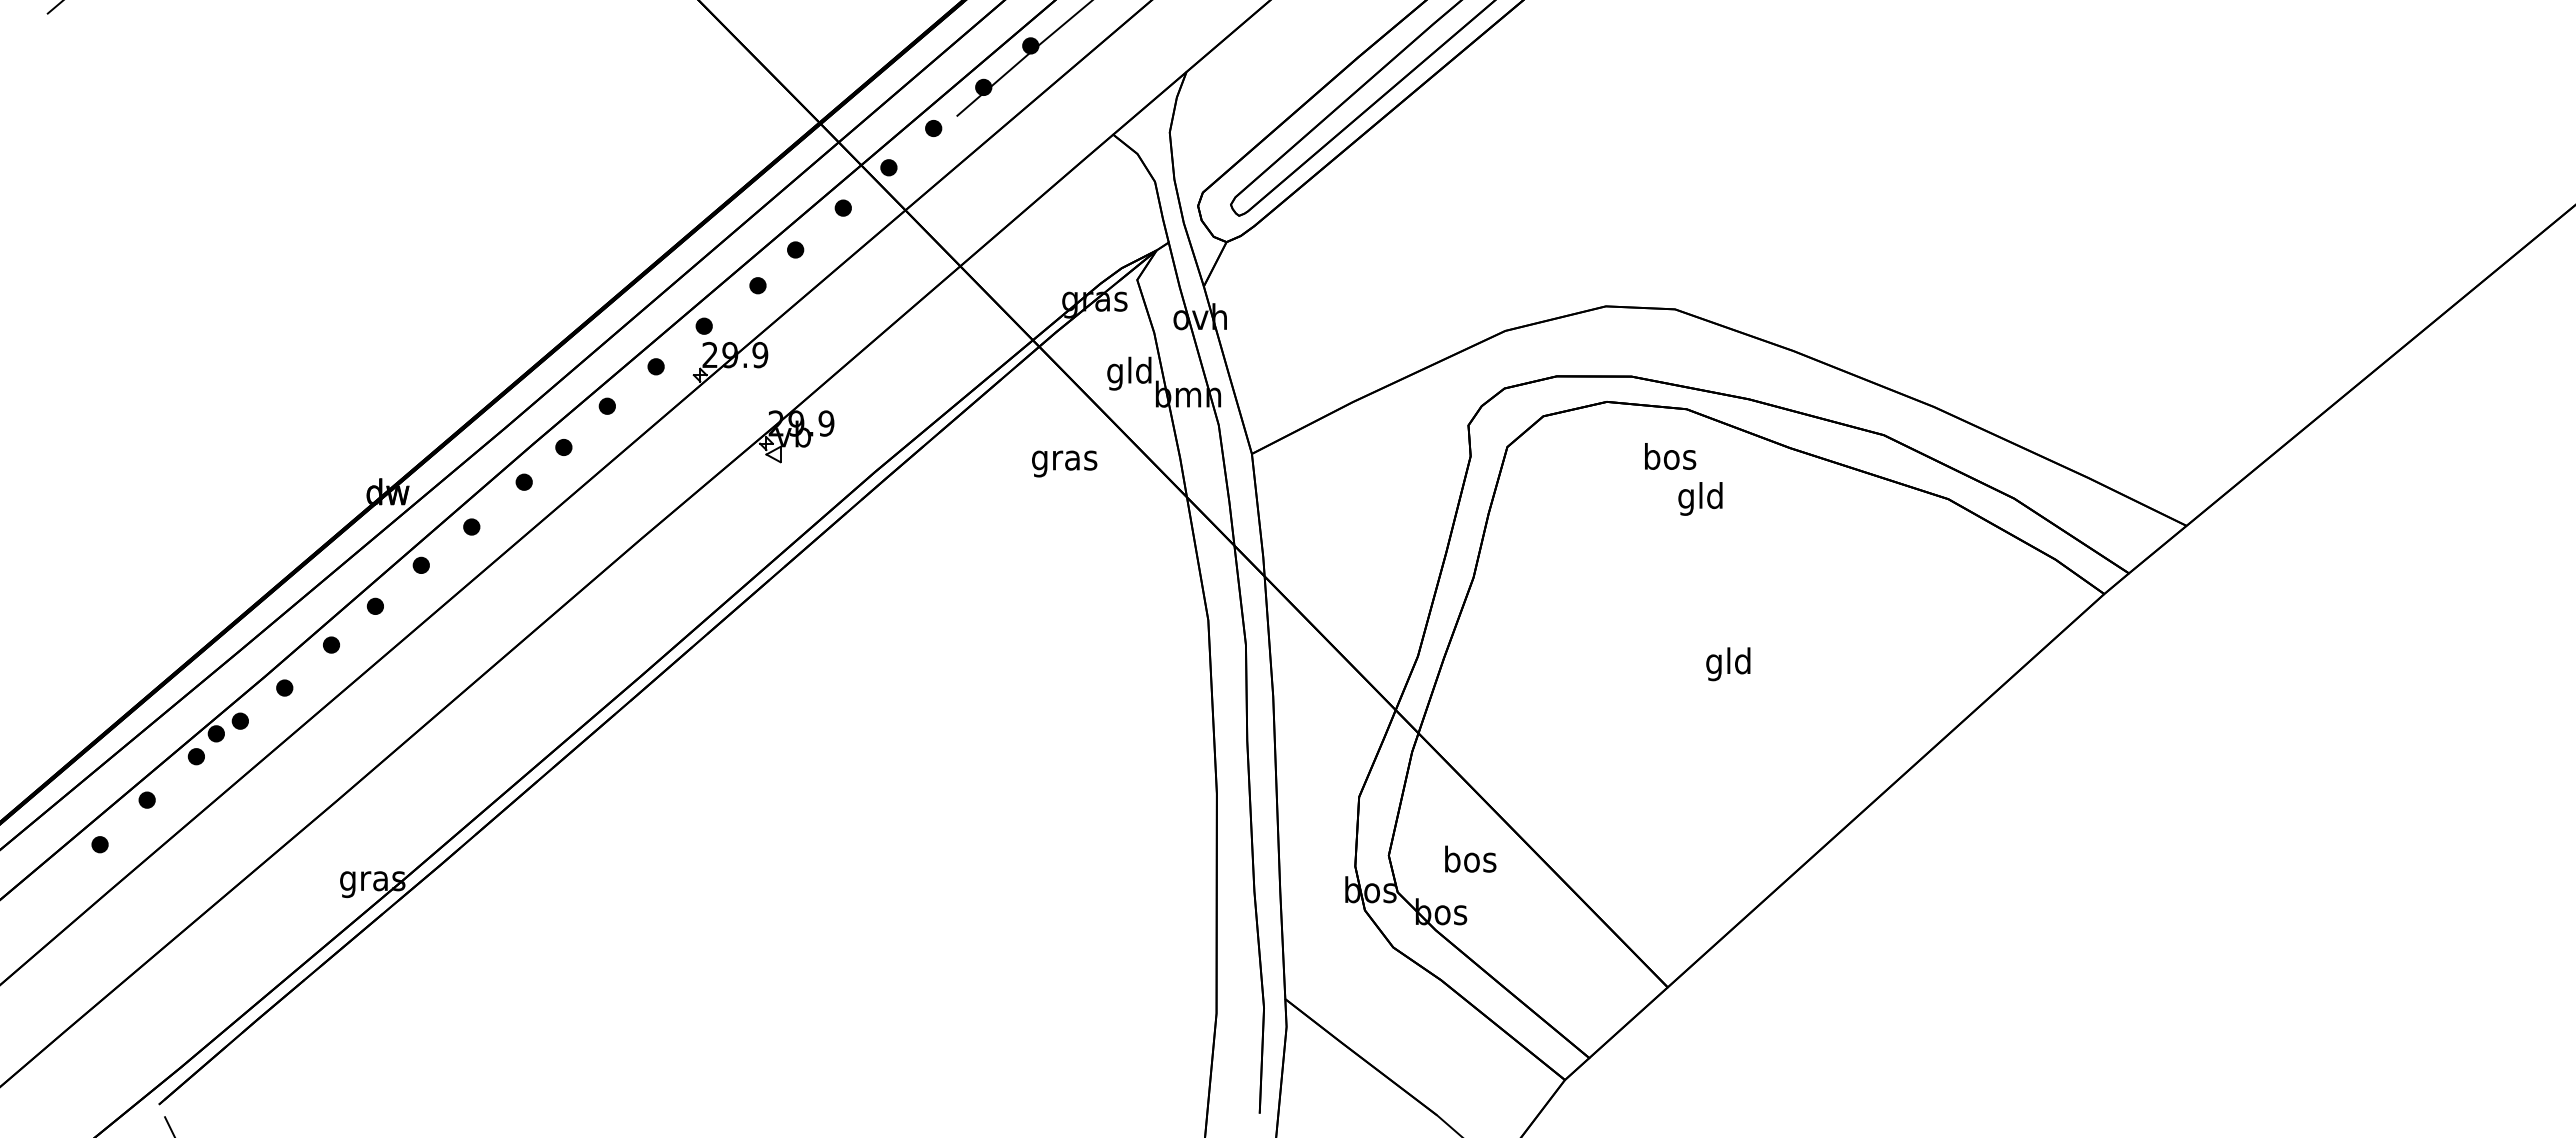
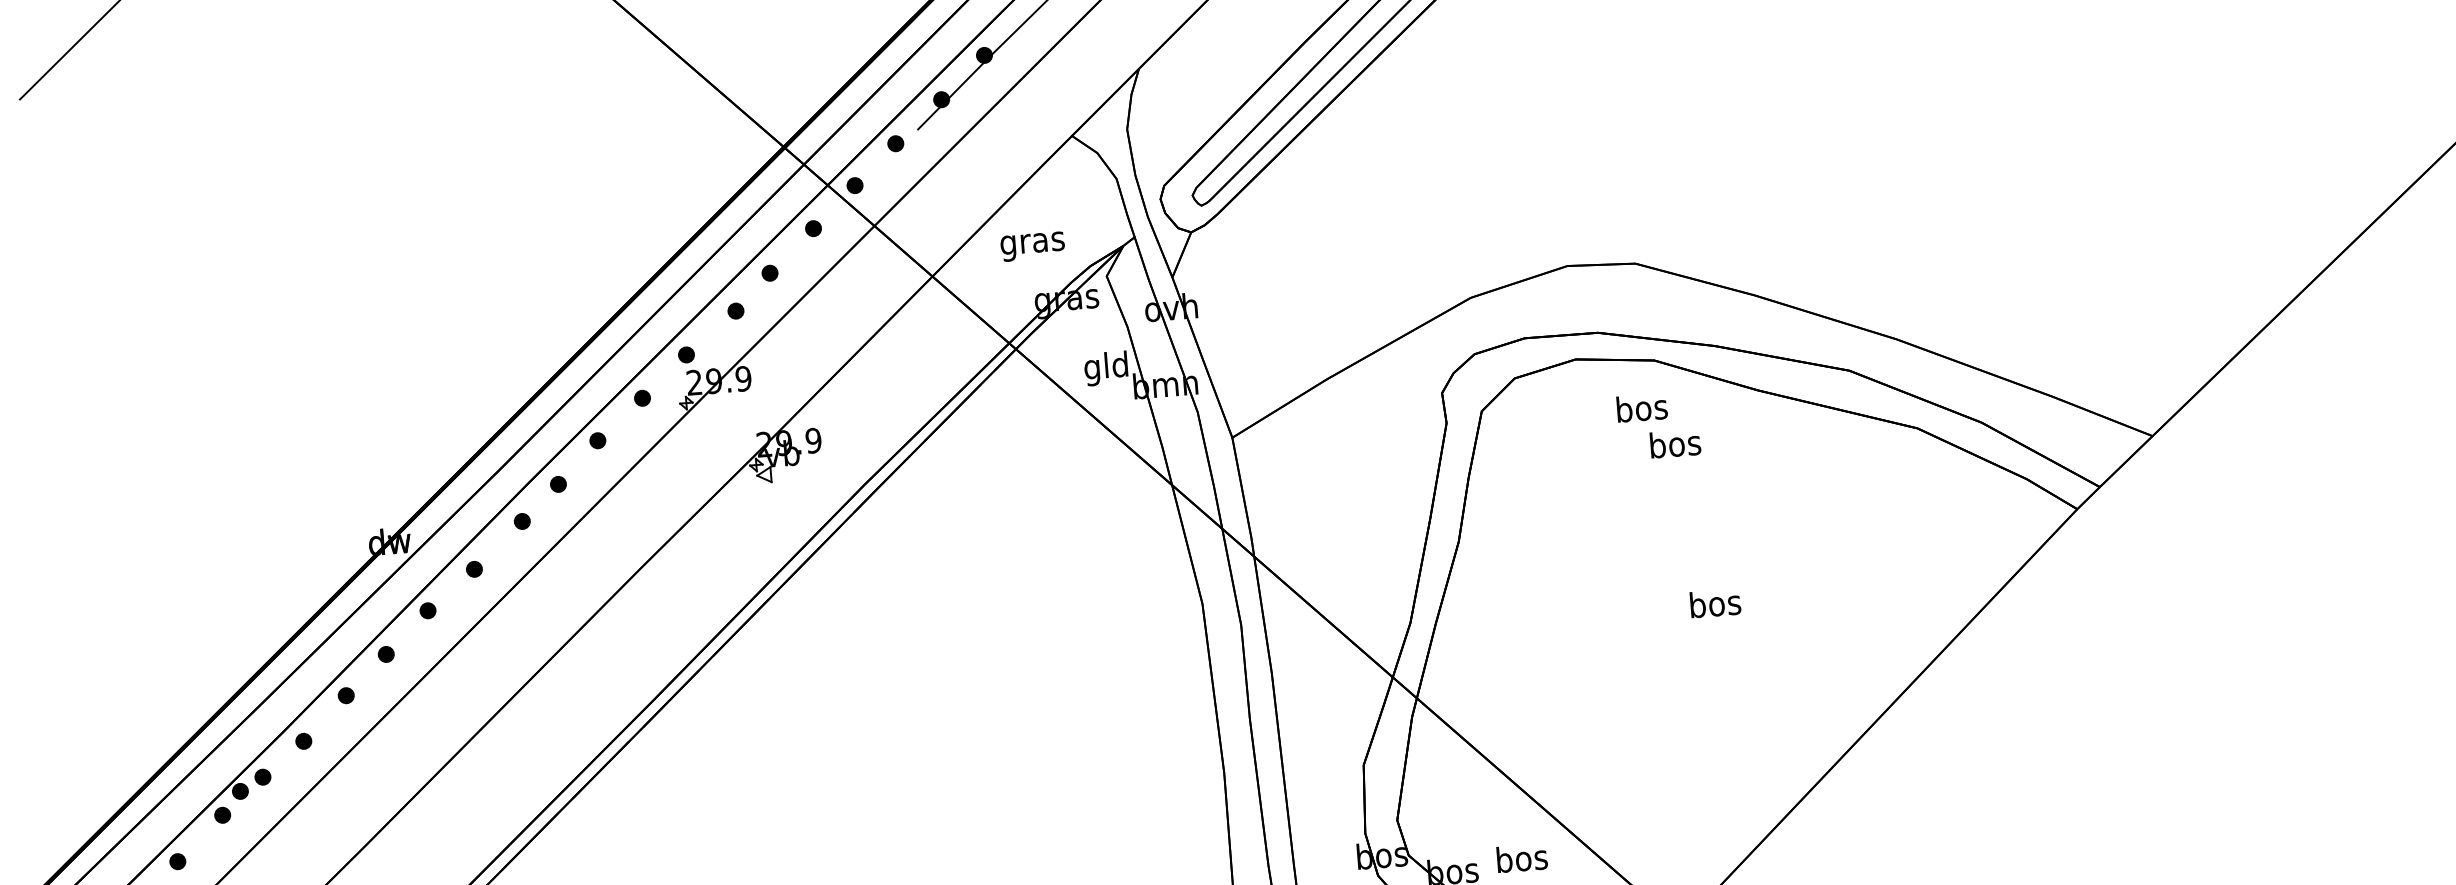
text: (1064, 463) -> (1032, 246), moved
text: (1701, 498) -> (1675, 446), gld -> bos
text: (1729, 664) -> (1715, 607), gld -> bos
text: (1470, 858) -> (1521, 857), moved

